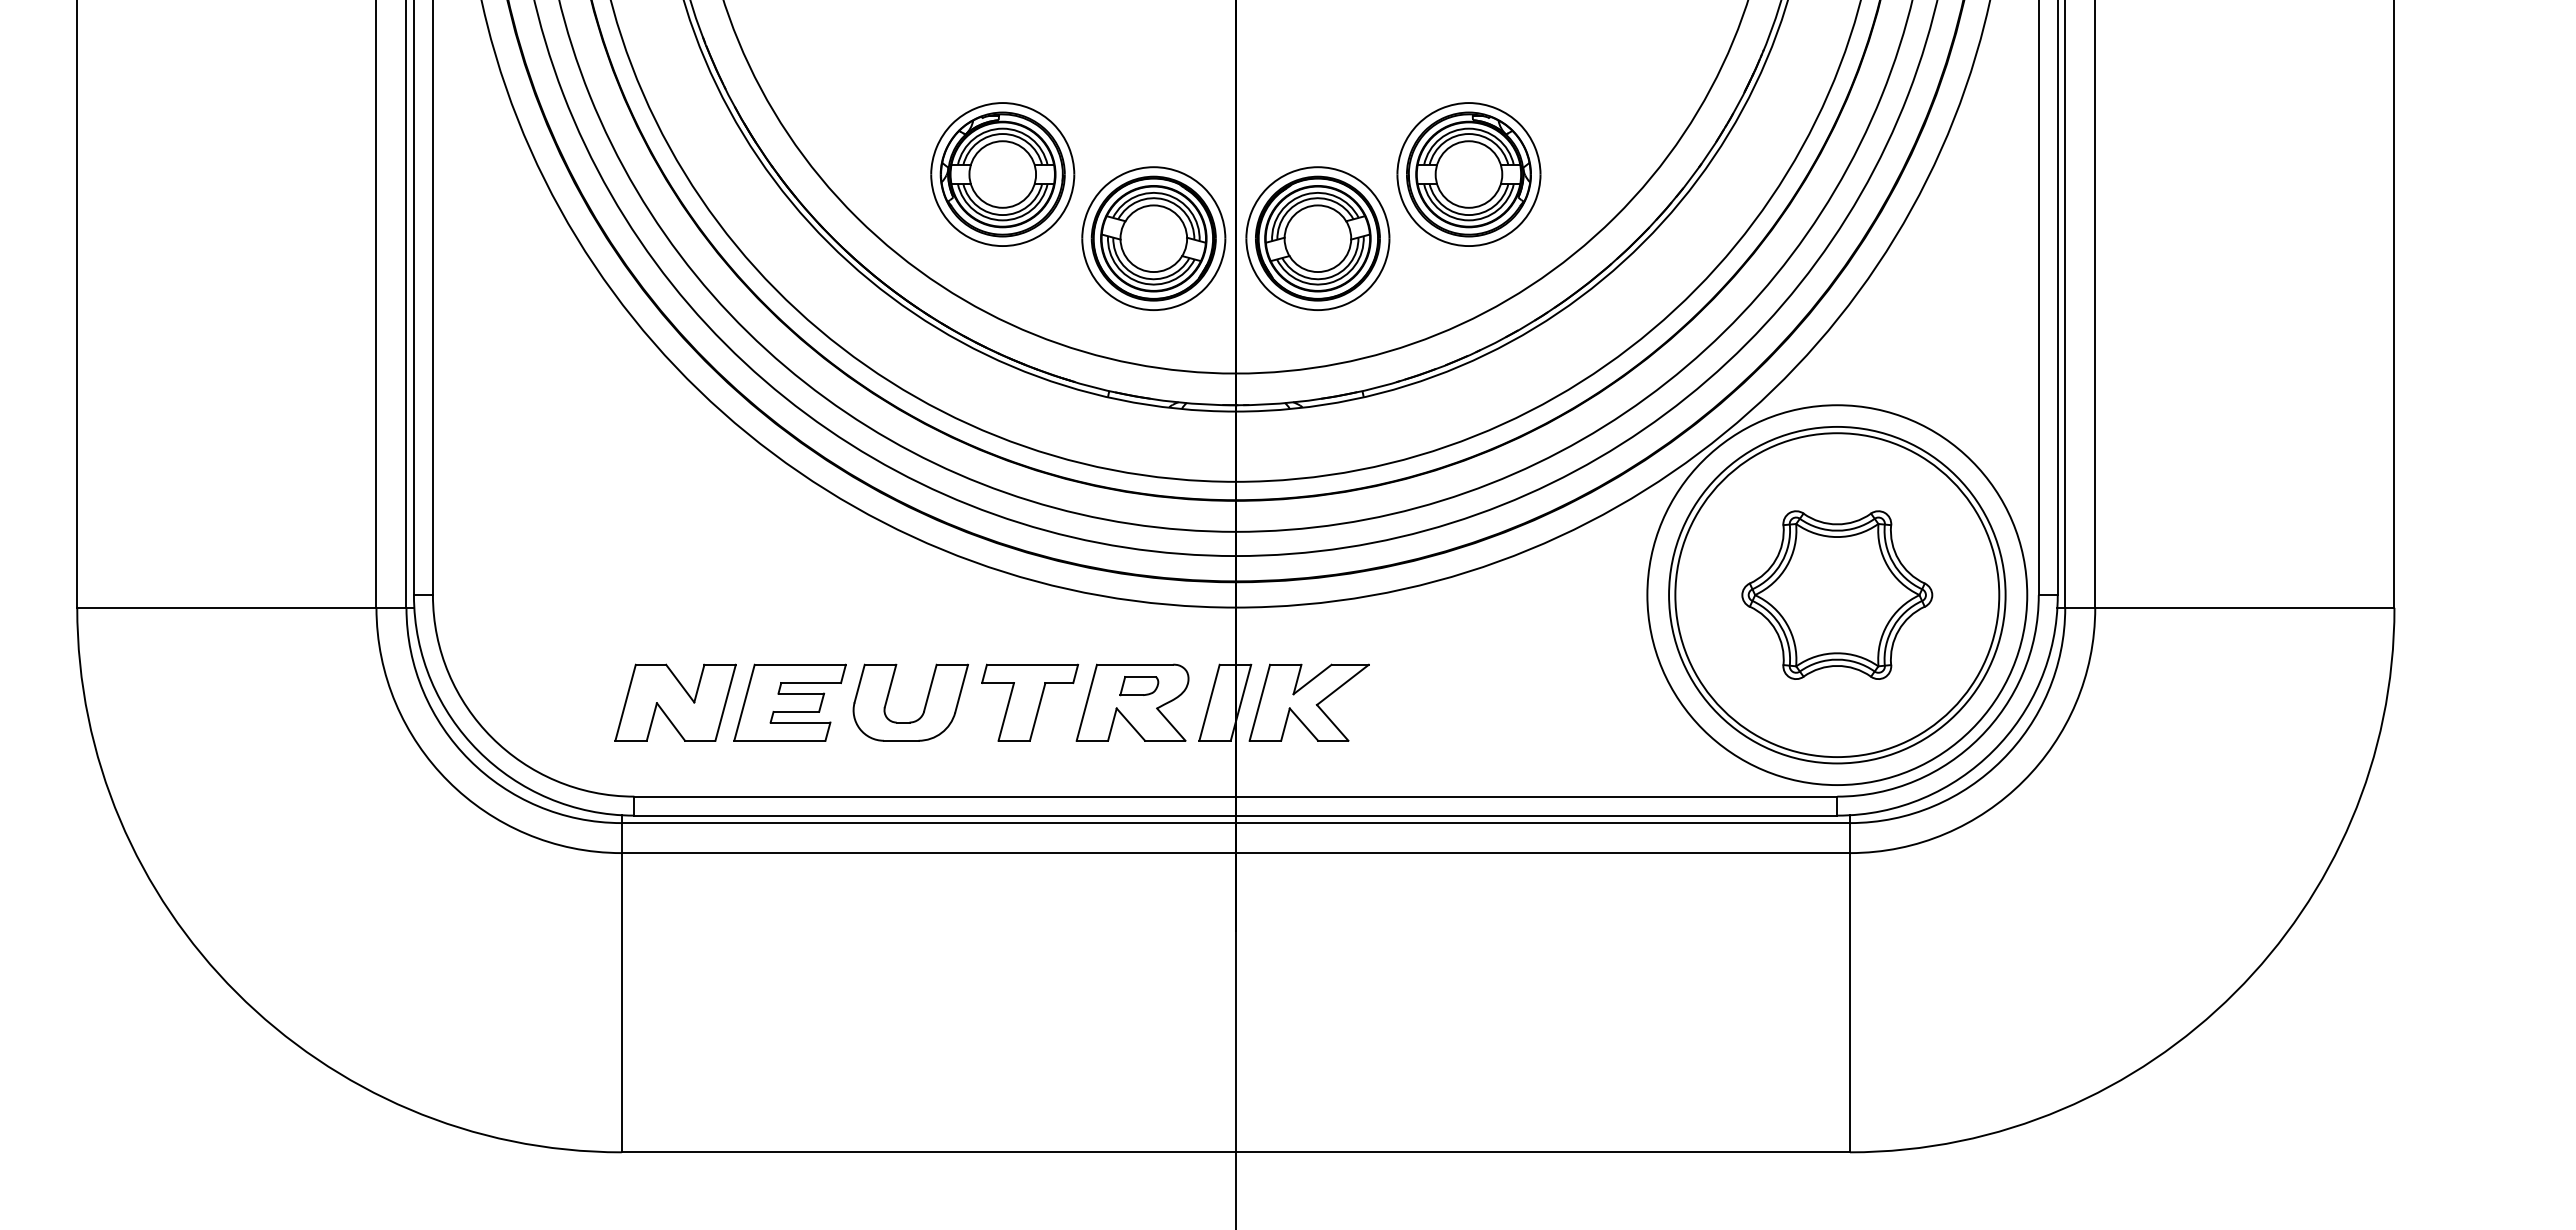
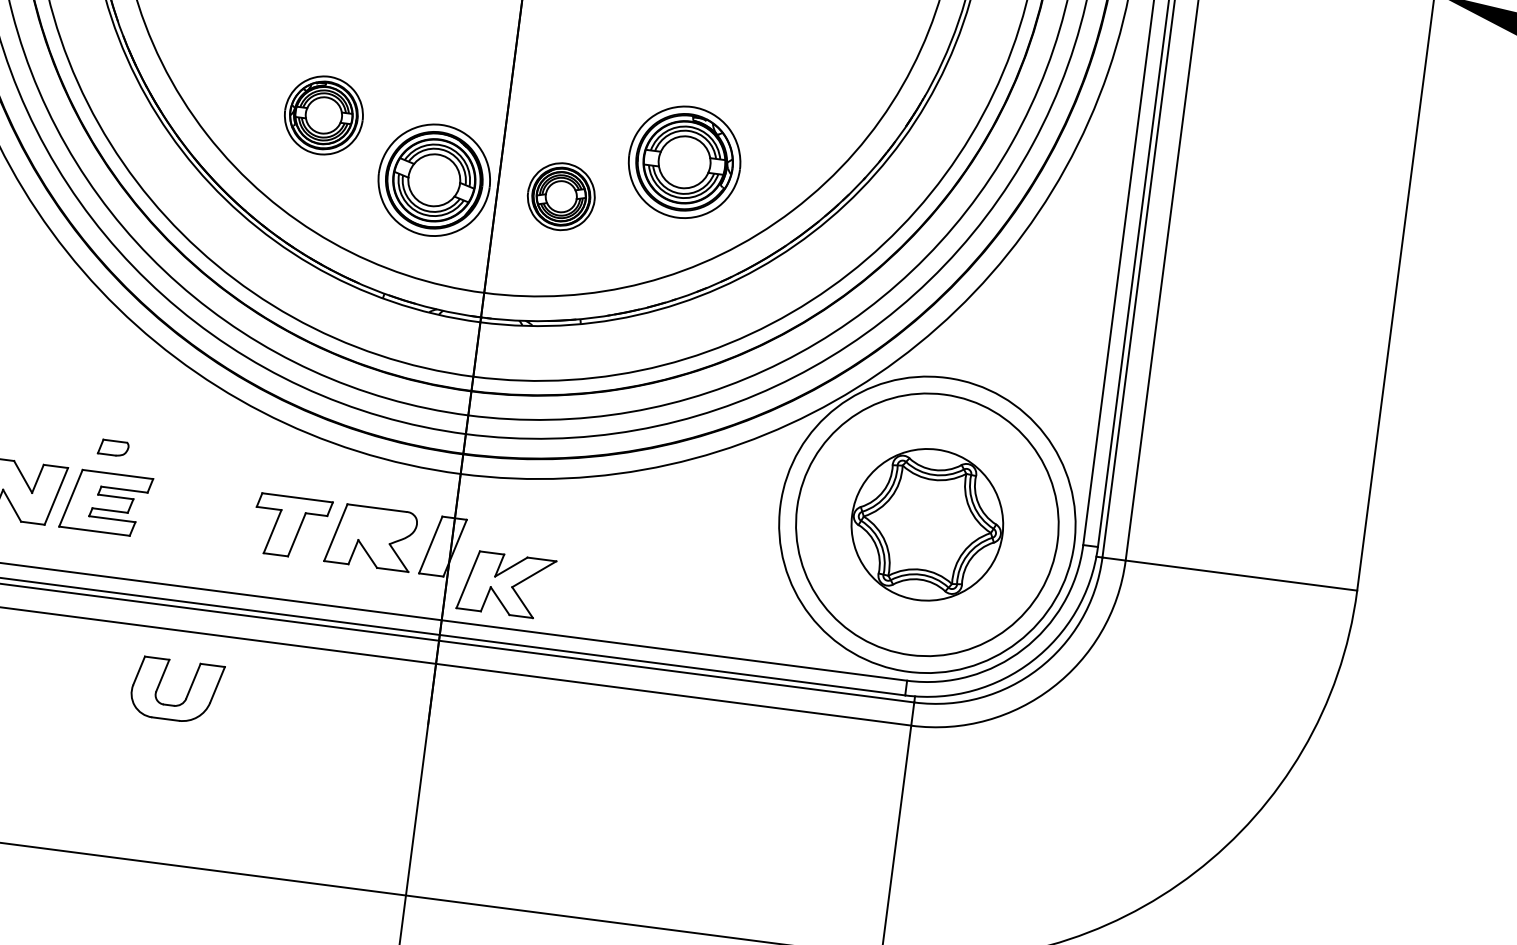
part: (1002, 174) -> (323, 115), size x0.7
part: (1317, 238) -> (560, 196), size x0.6
circle: (1837, 595) -> (927, 525), size x0.6
part: (1139, 686) -> (113, 448), moved
part: (1308, 702) -> (505, 584), moved
part: (924, 705) -> (187, 694), moved

